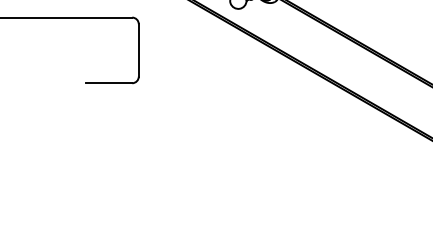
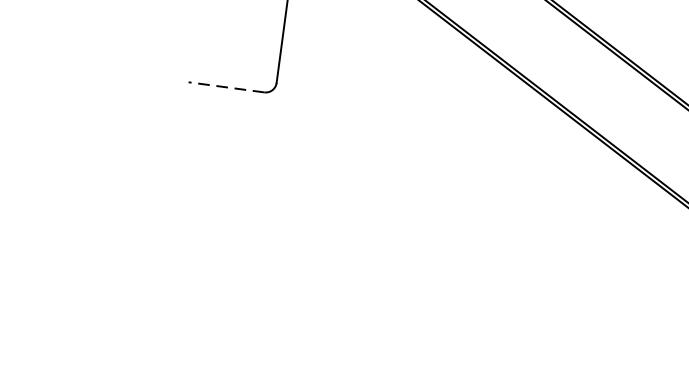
line: (109, 83) -> (226, 87), solid -> dashed

